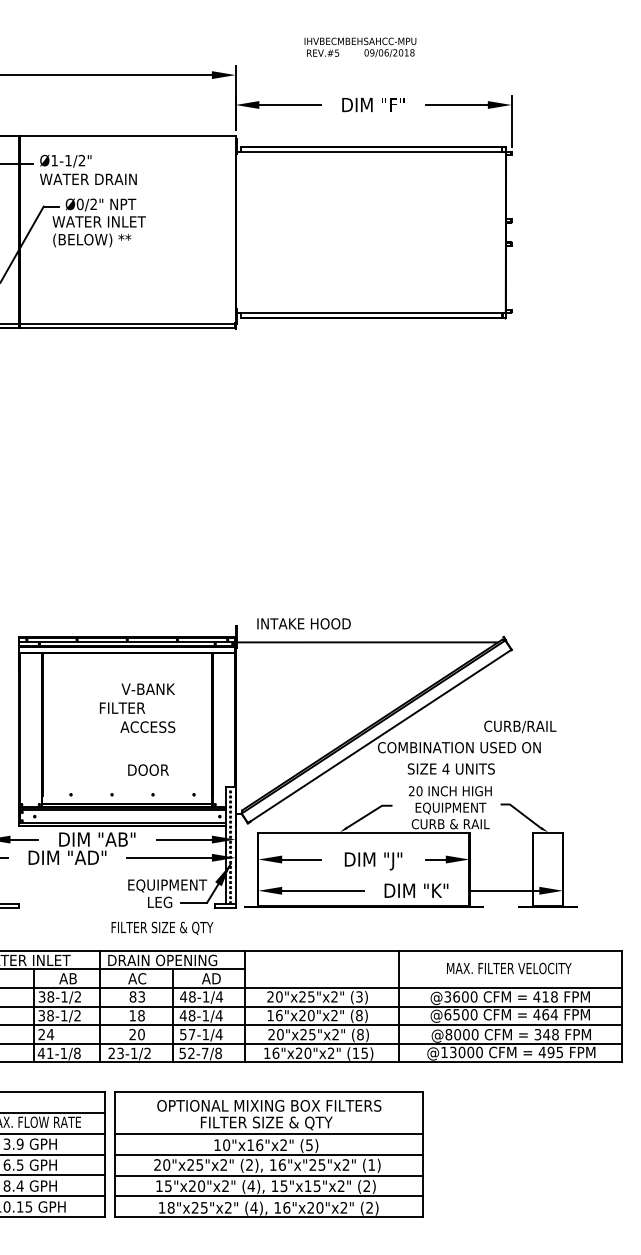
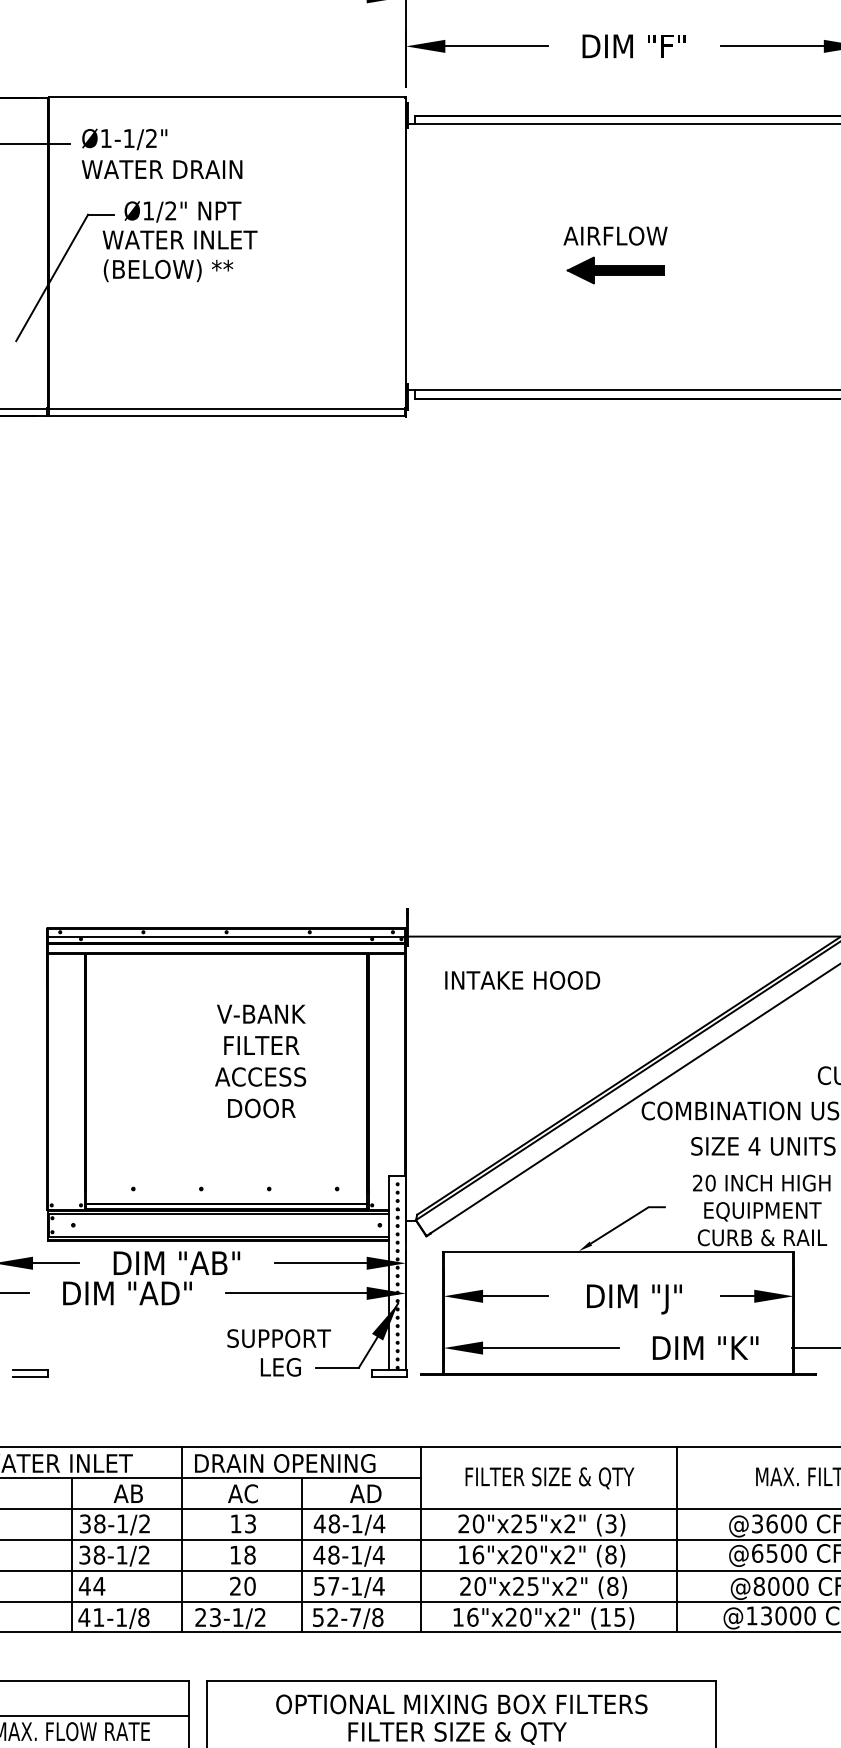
text: (79, 204) -> (147, 211), Ø0/2" -> Ø1/2"
part: (361, 230) -> (614, 254), added
text: (303, 623) -> (521, 979), moved
text: (122, 707) -> (261, 1044), moved
text: (148, 769) -> (261, 1107), moved
text: (167, 885) -> (293, 1339), EQUIPMENT -> SUPPORT
text: (162, 927) -> (549, 1476), moved
text: (132, 996) -> (235, 1523), 83 -> 13
text: (41, 1034) -> (84, 1586), 24 -> 44

